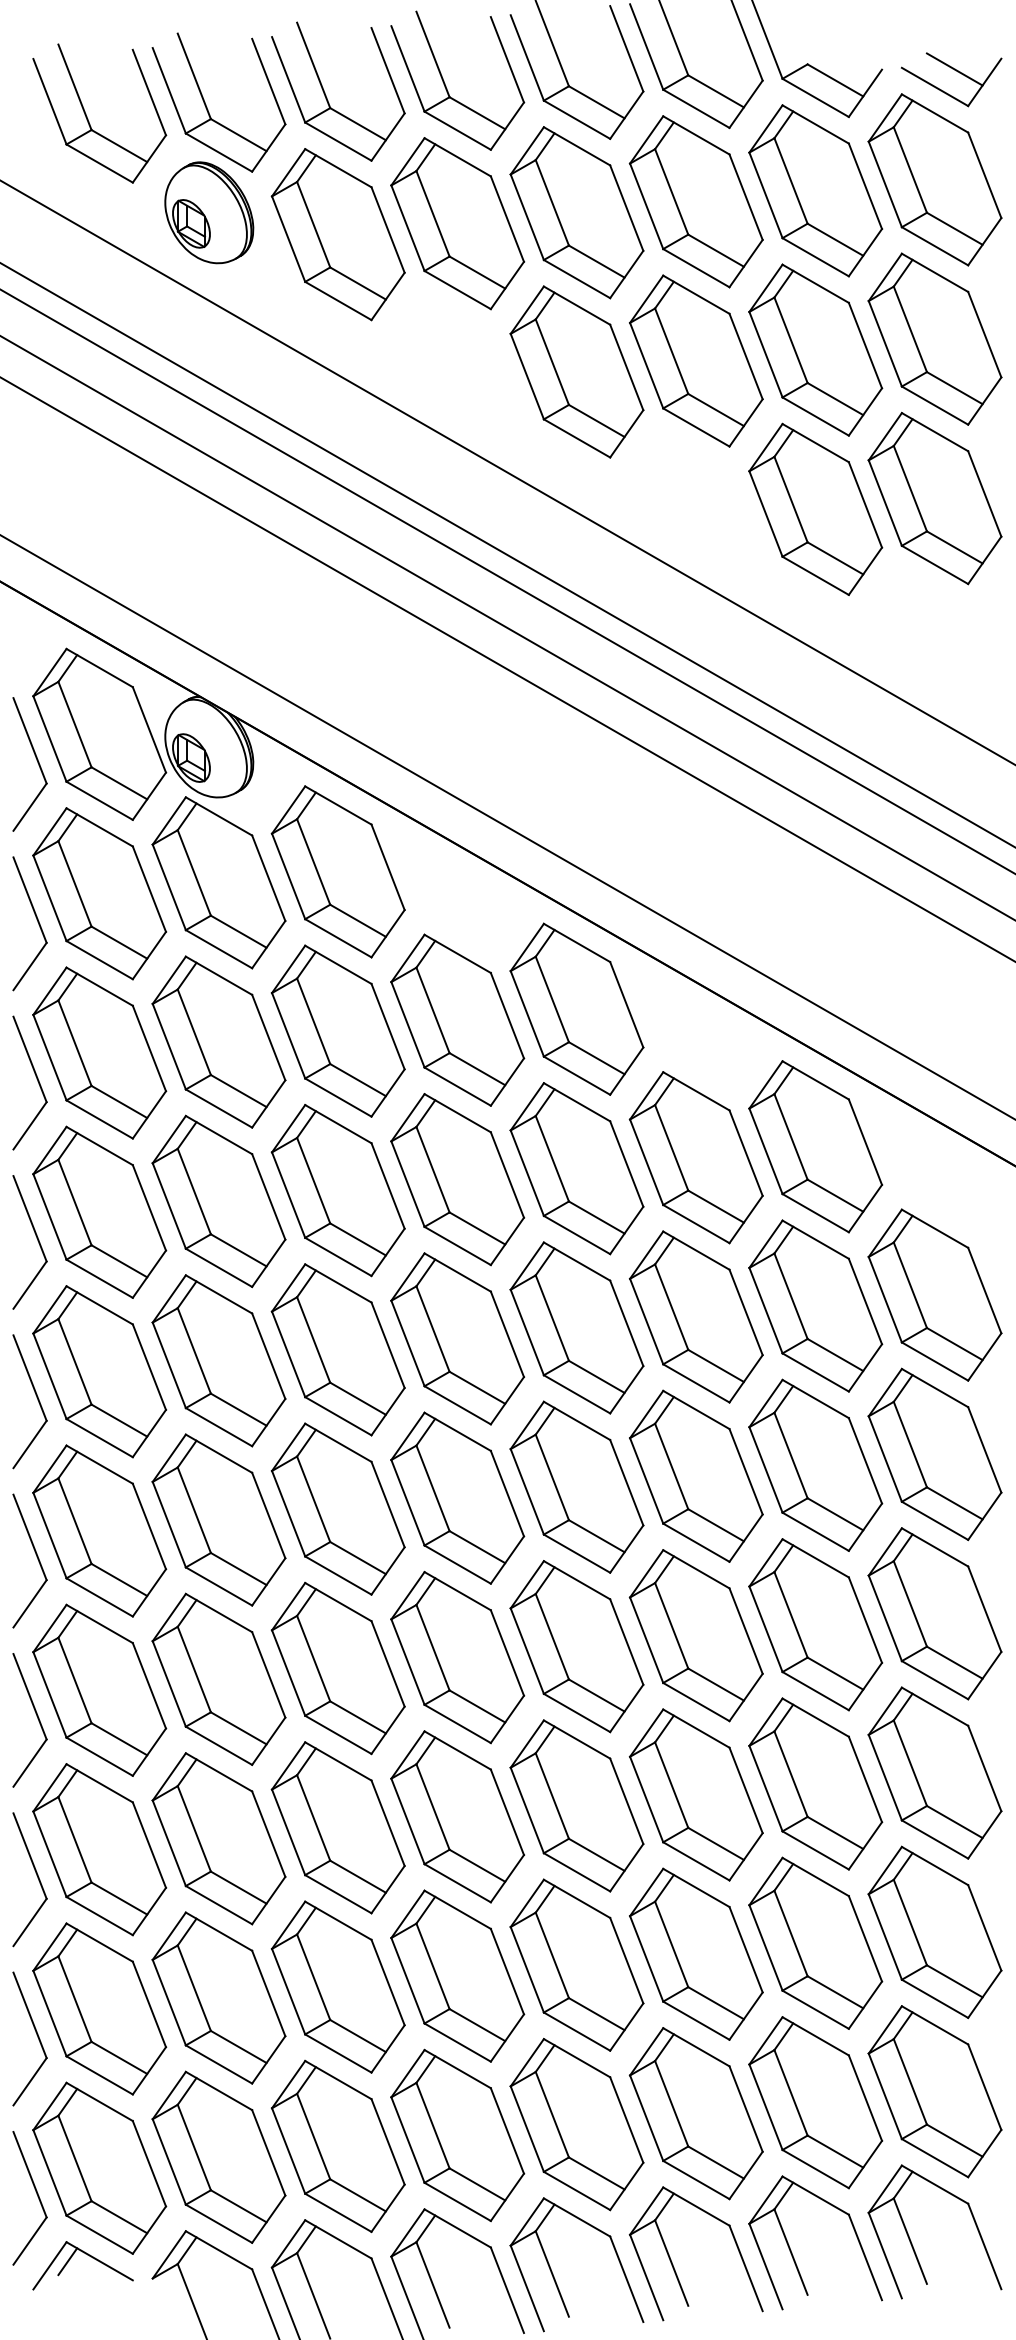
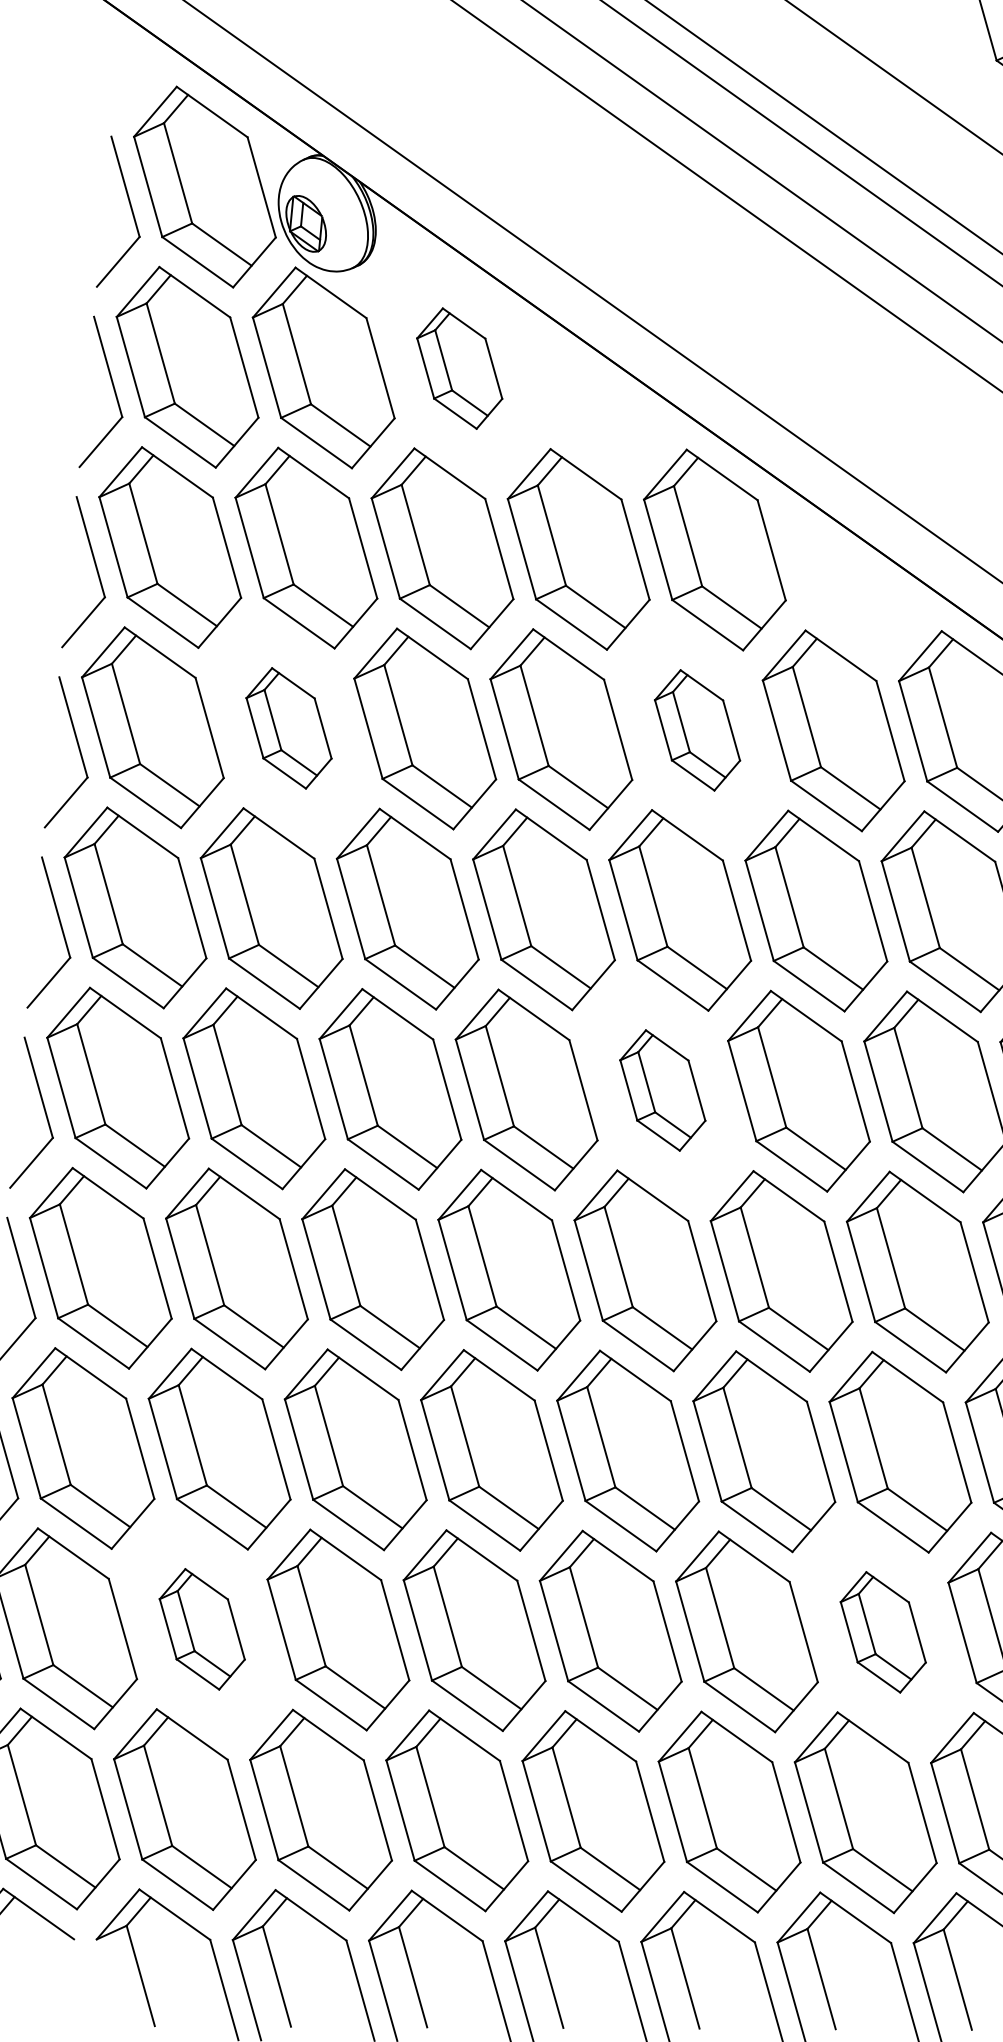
part: (337, 871) -> (459, 368), size x0.6
part: (576, 1168) -> (696, 730), size x0.6
part: (218, 1201) -> (288, 728), size x0.6
part: (576, 1486) -> (662, 1089), size x0.6
part: (815, 1942) -> (883, 1631), size x0.6
part: (218, 1997) -> (201, 1628), size x0.6

